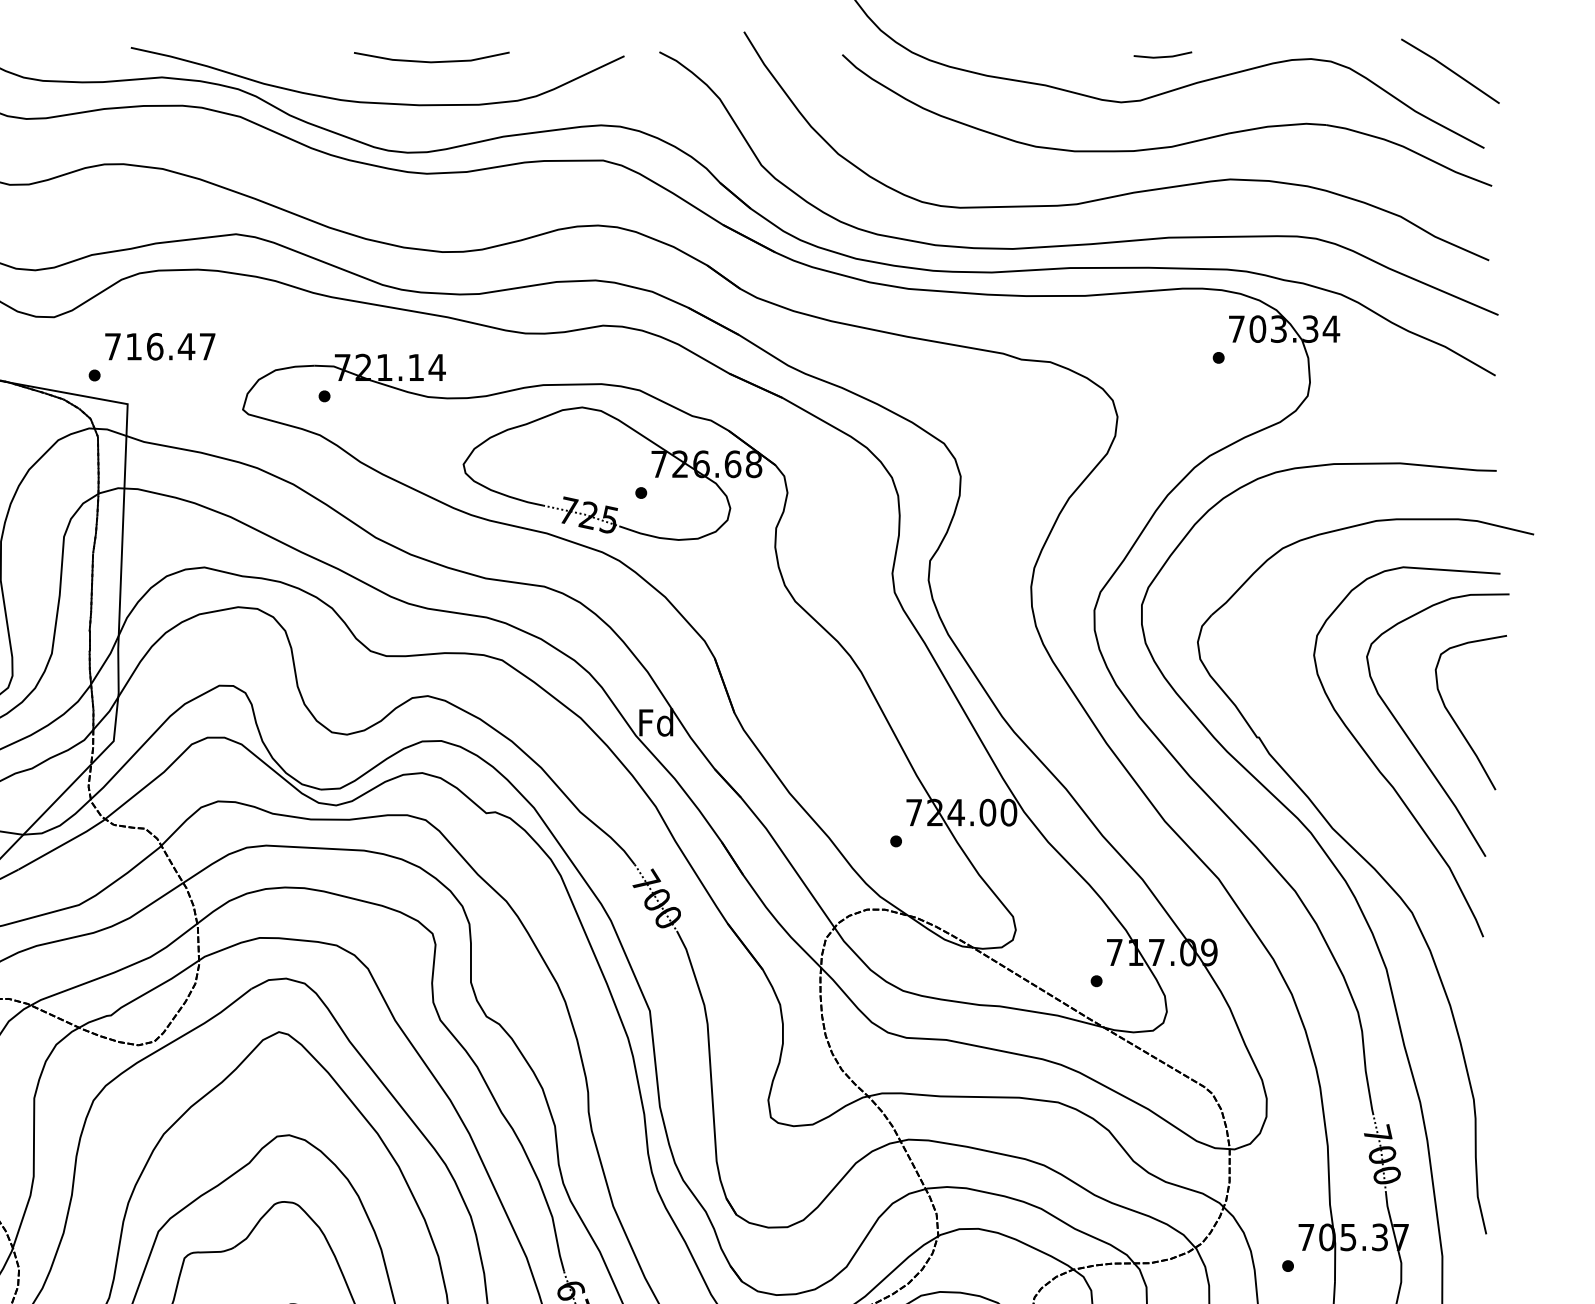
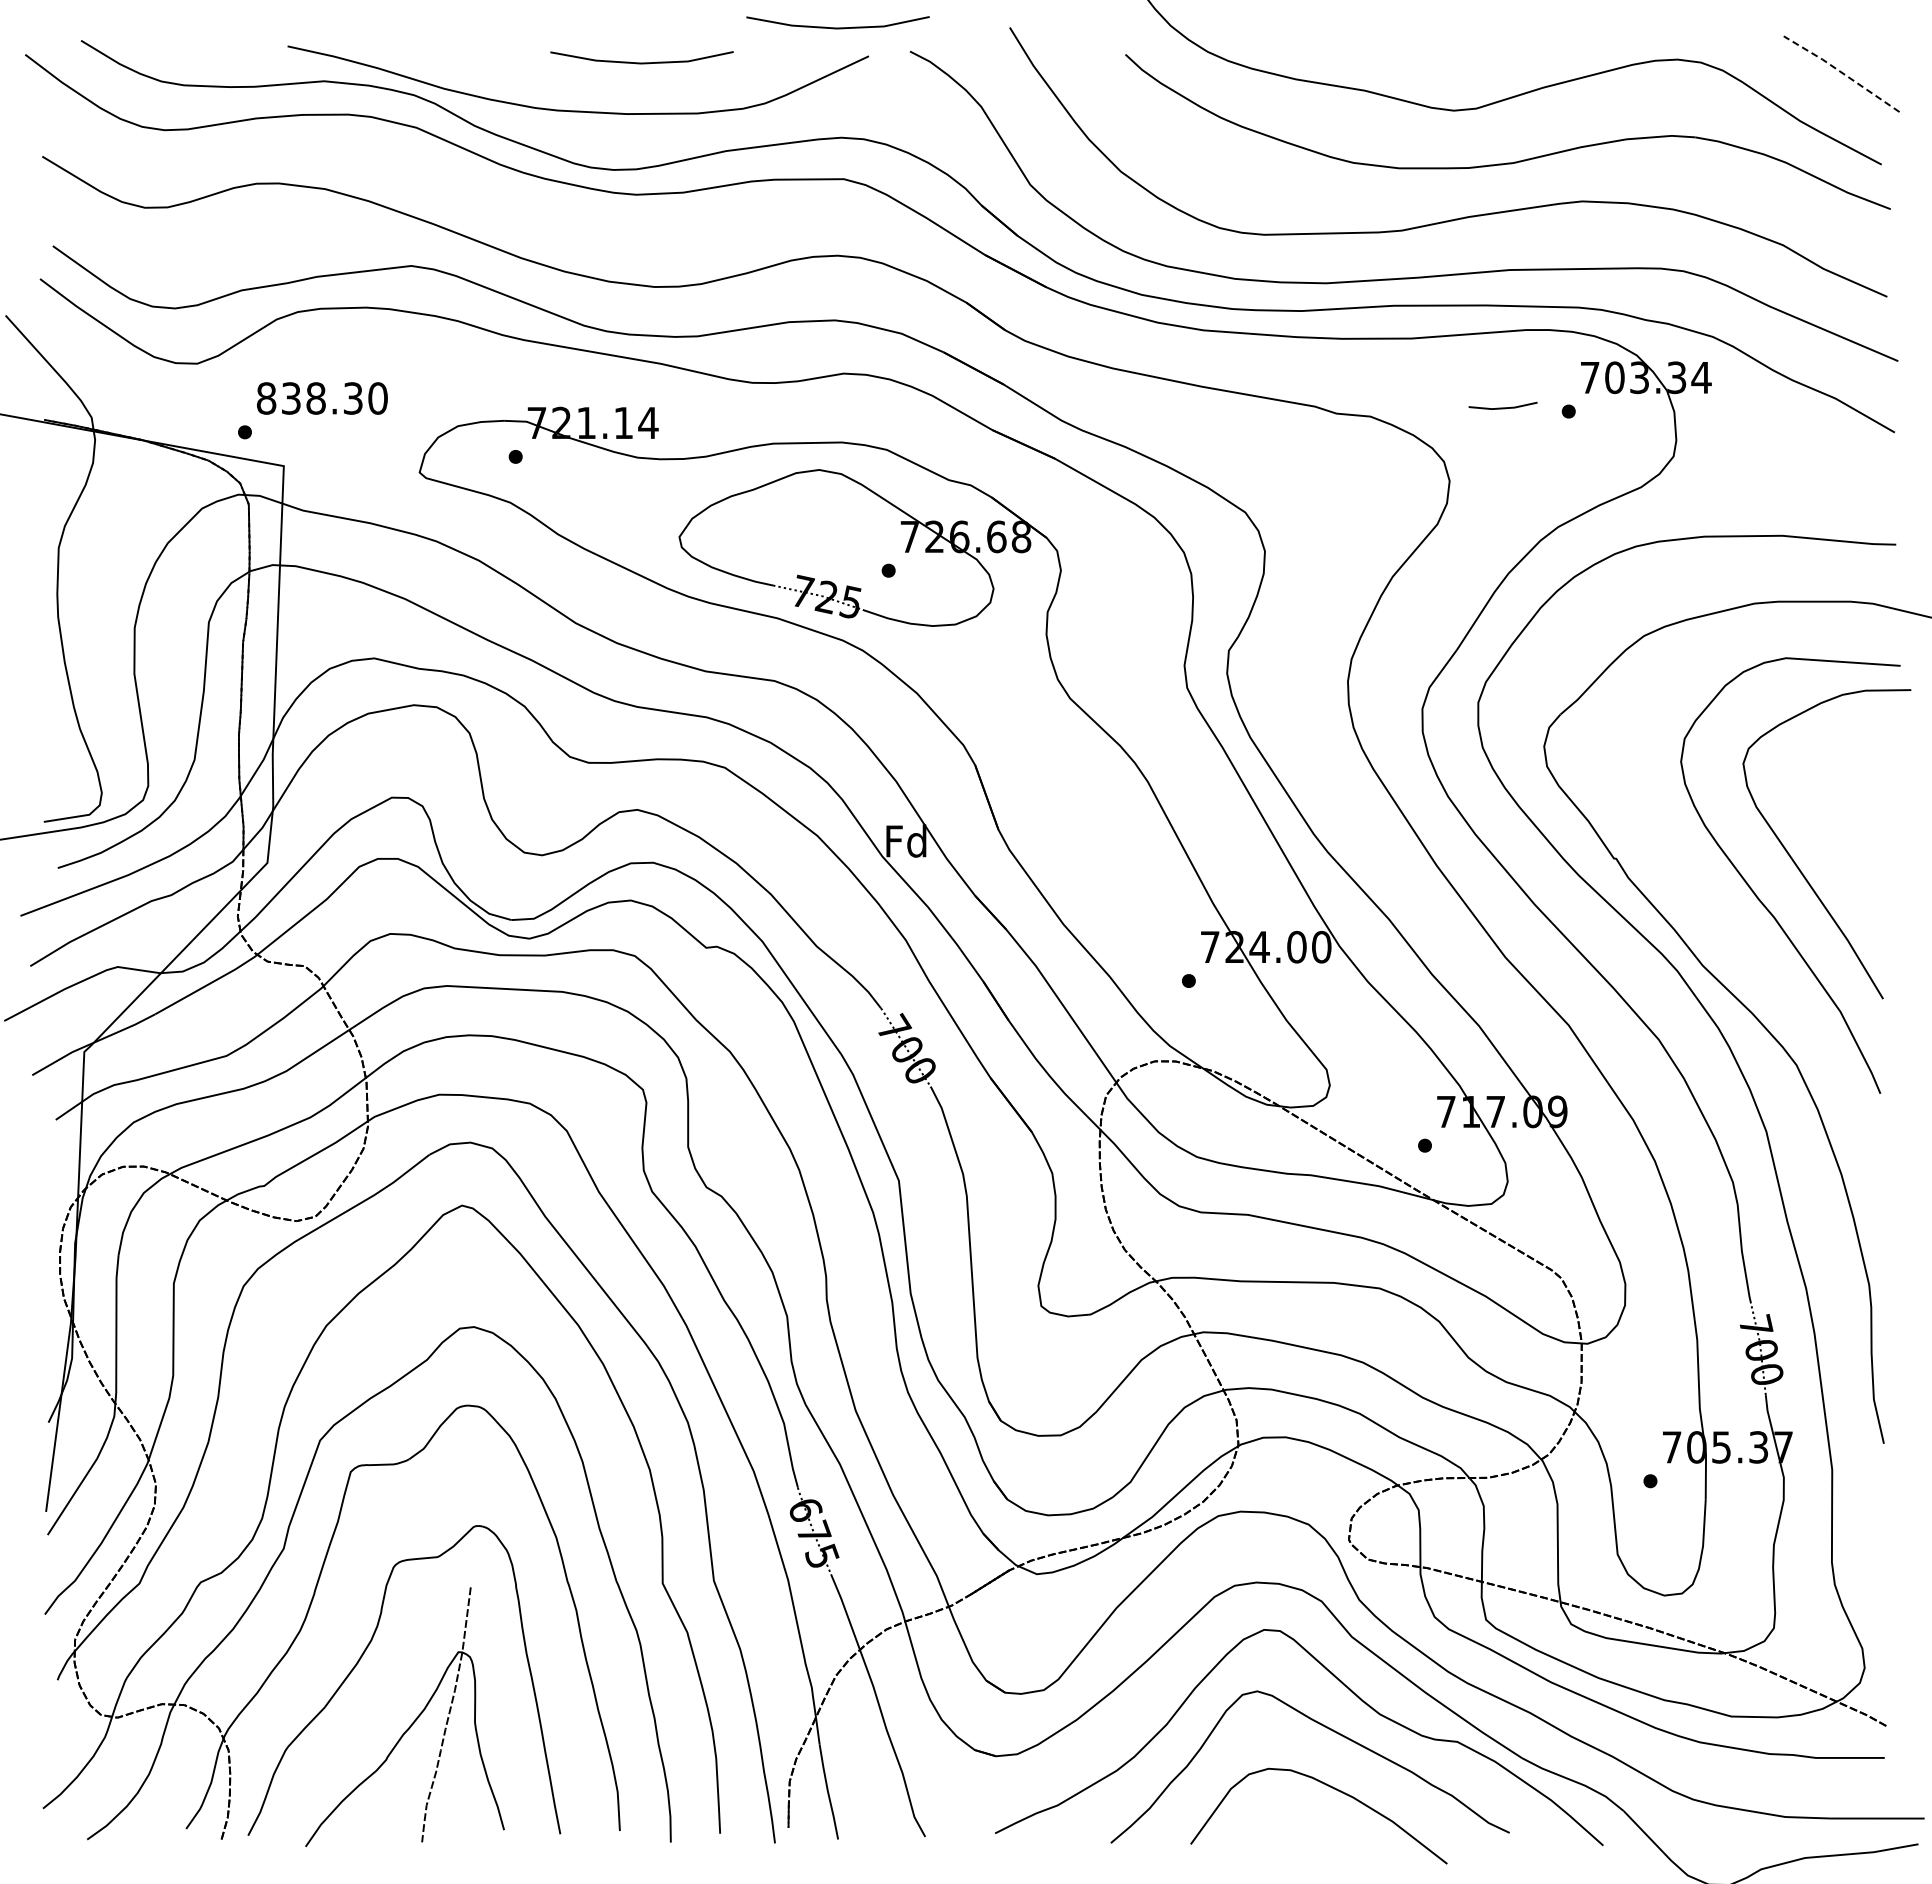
line: (597, 31) -> (837, 27), added
line: (1162, 56) -> (1502, 407), moved
line: (1450, 69) -> (1841, 72), solid -> dashed
text: (160, 346) -> (322, 398), 716.47 -> 838.30
curve: (1455, 721) -> (1847, 839), removed

